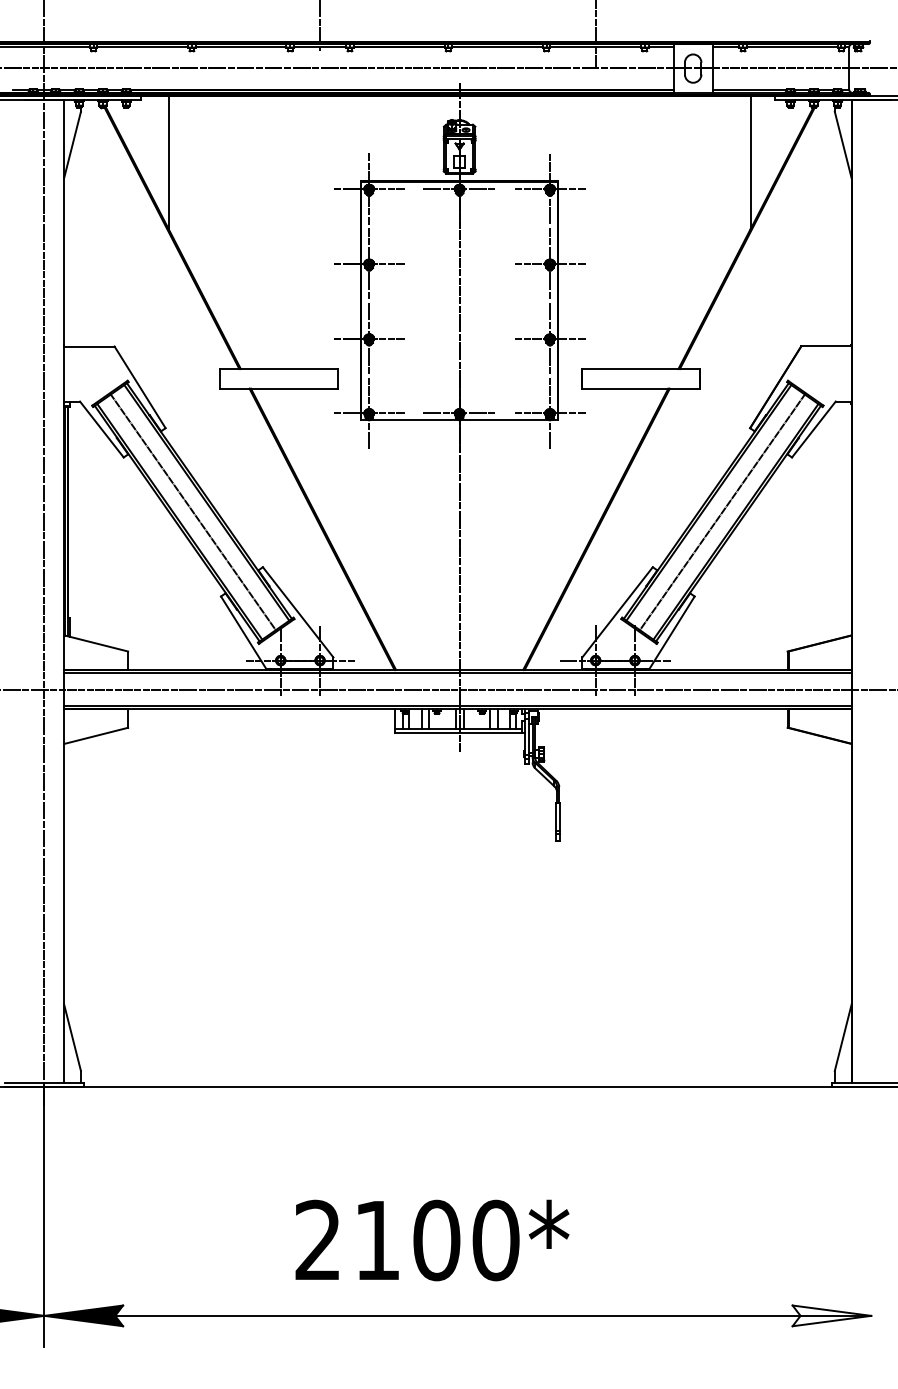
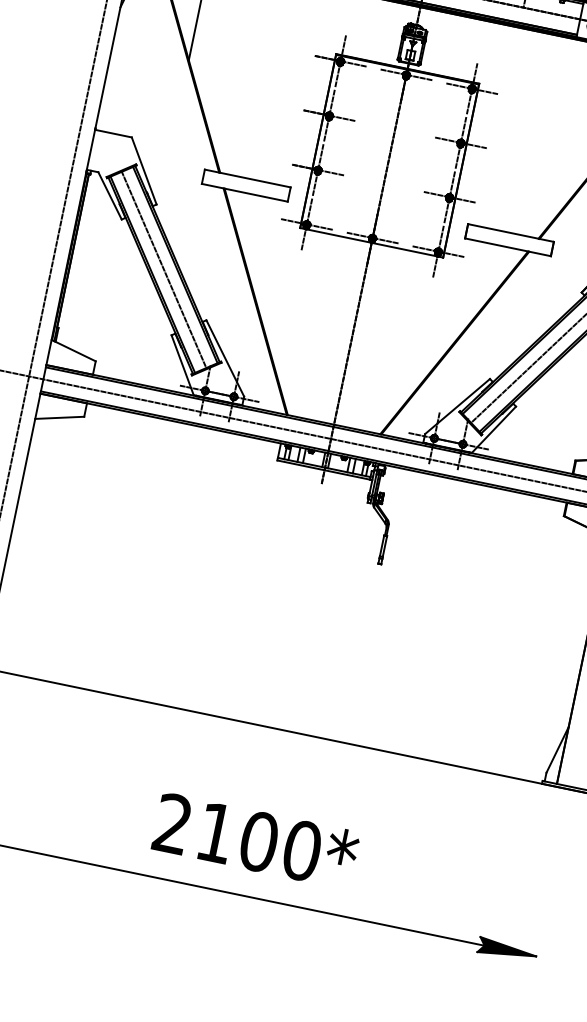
text: (432, 1240) -> (256, 841), moved
fill: (831, 1315) -> (507, 950), added

